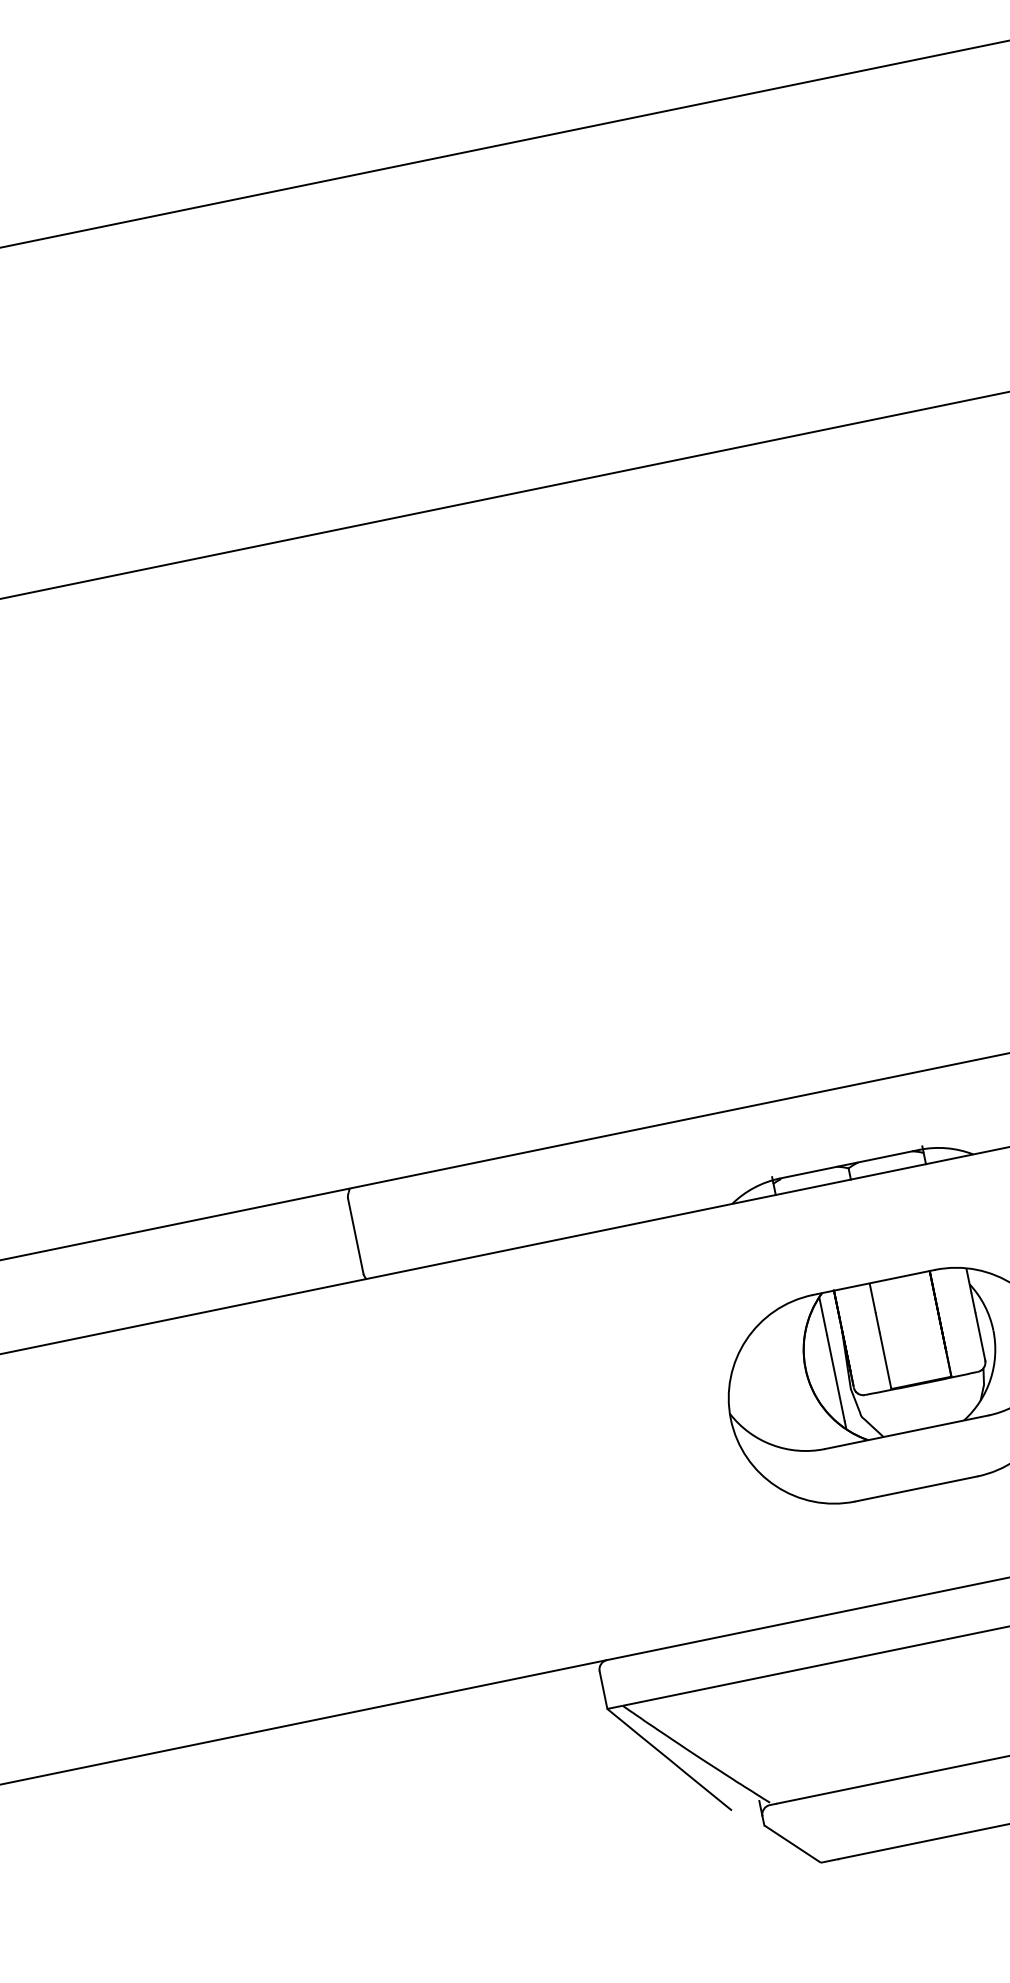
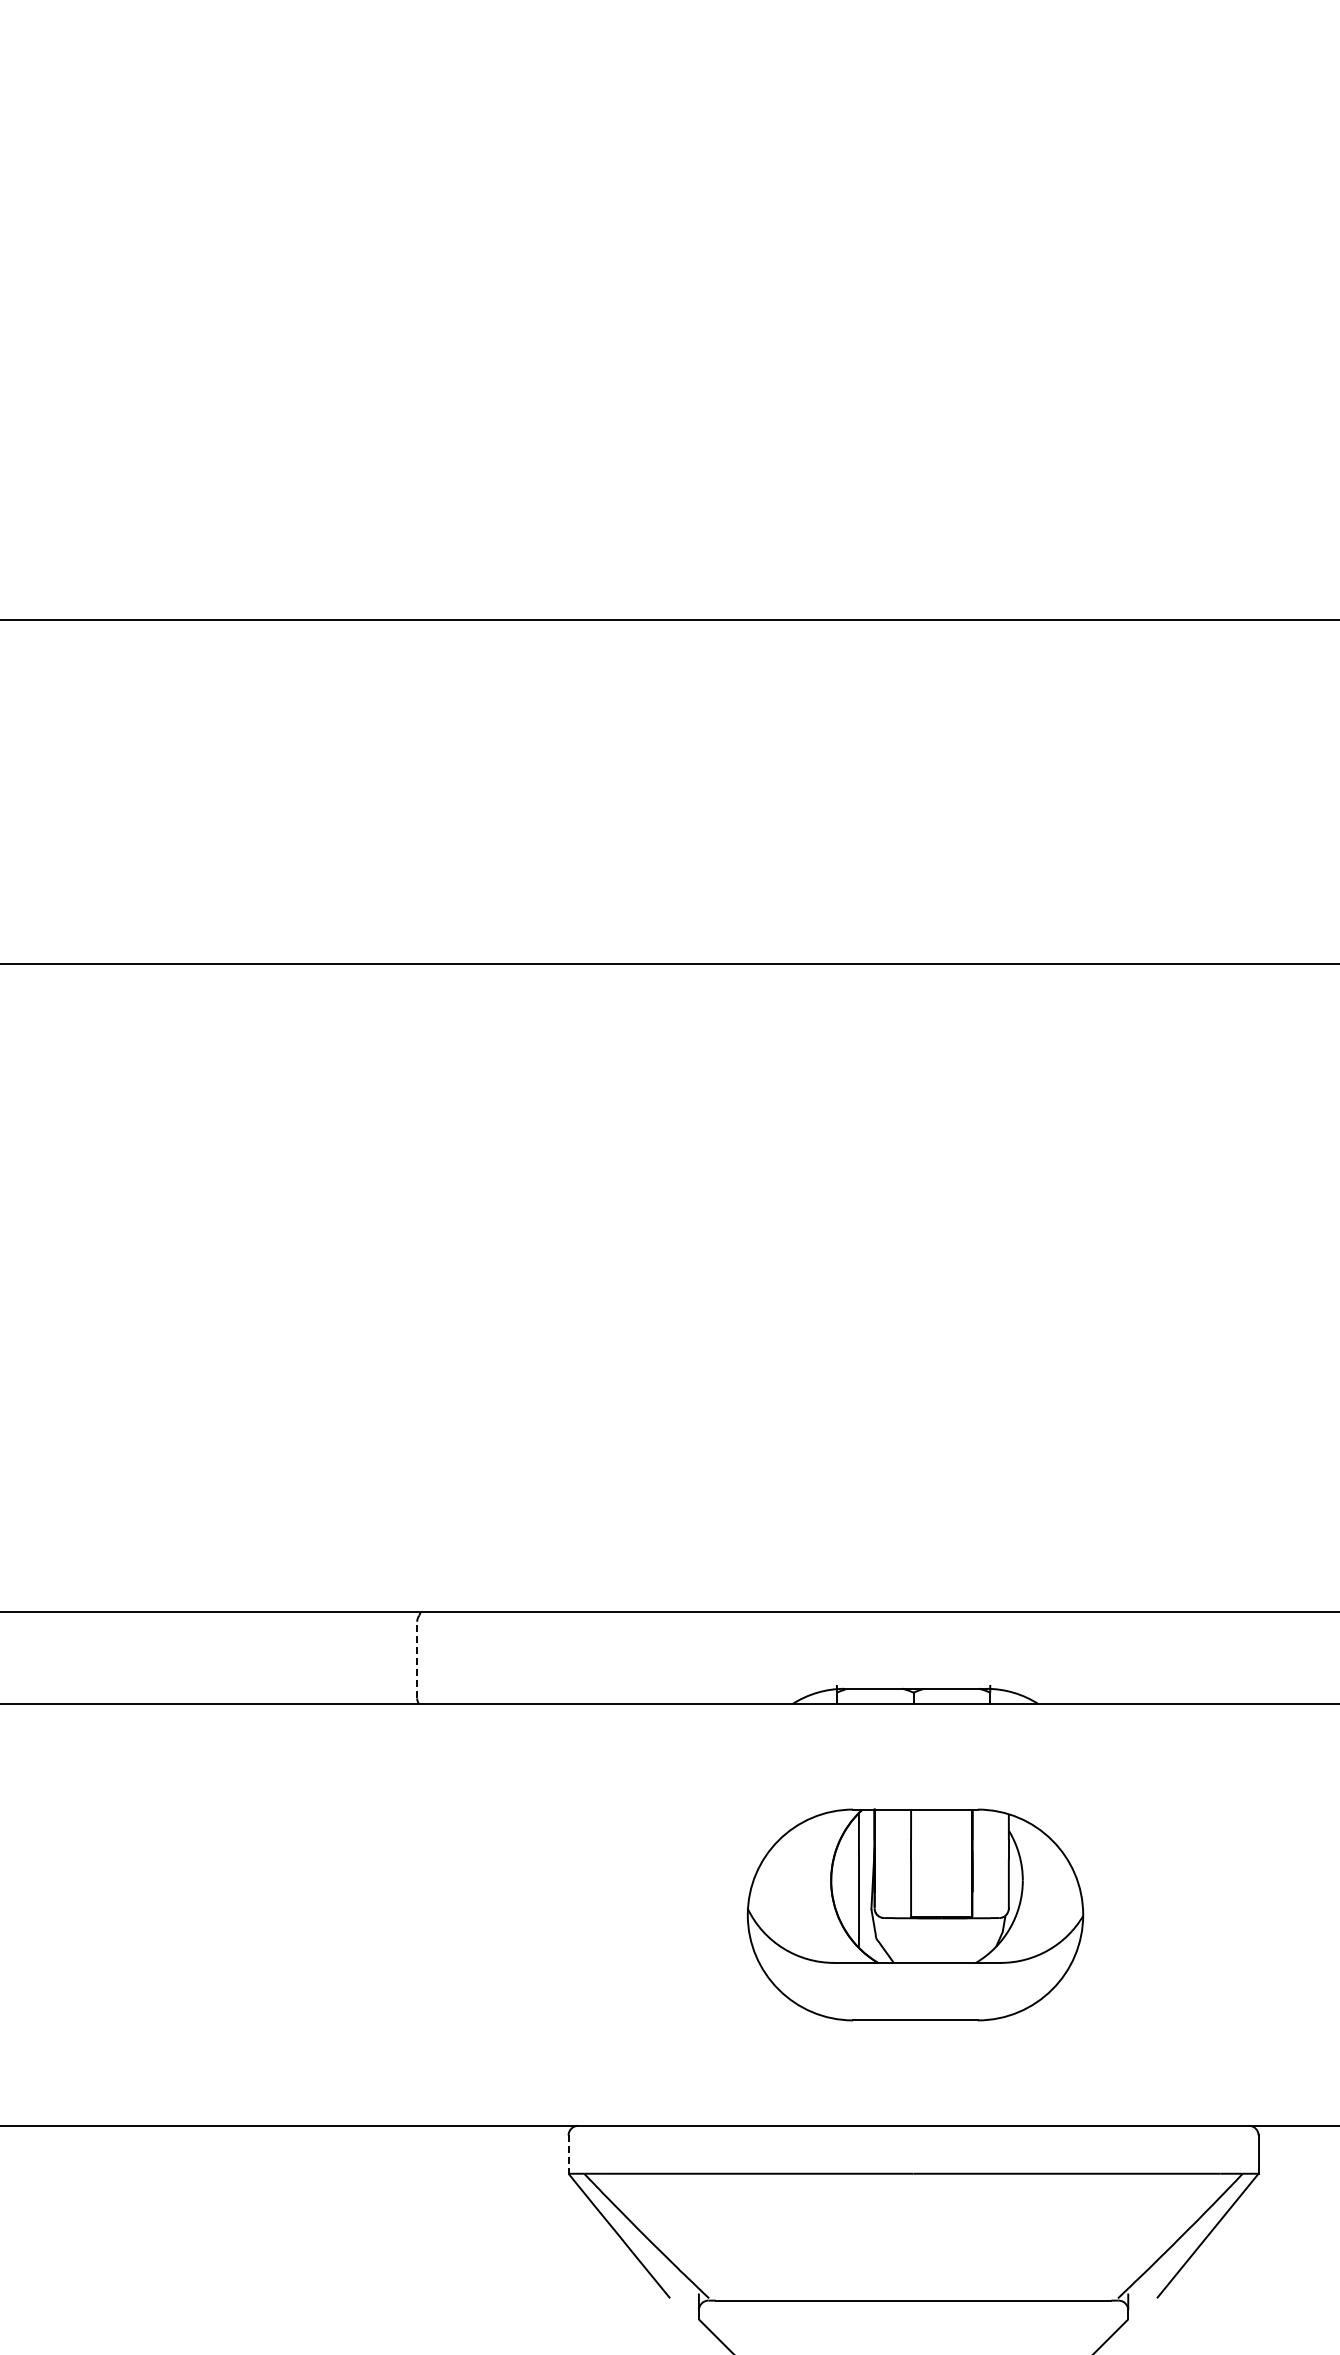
line: (355, 1235) -> (417, 1659), solid -> dashed
line: (603, 1691) -> (568, 2155), solid -> dashed

